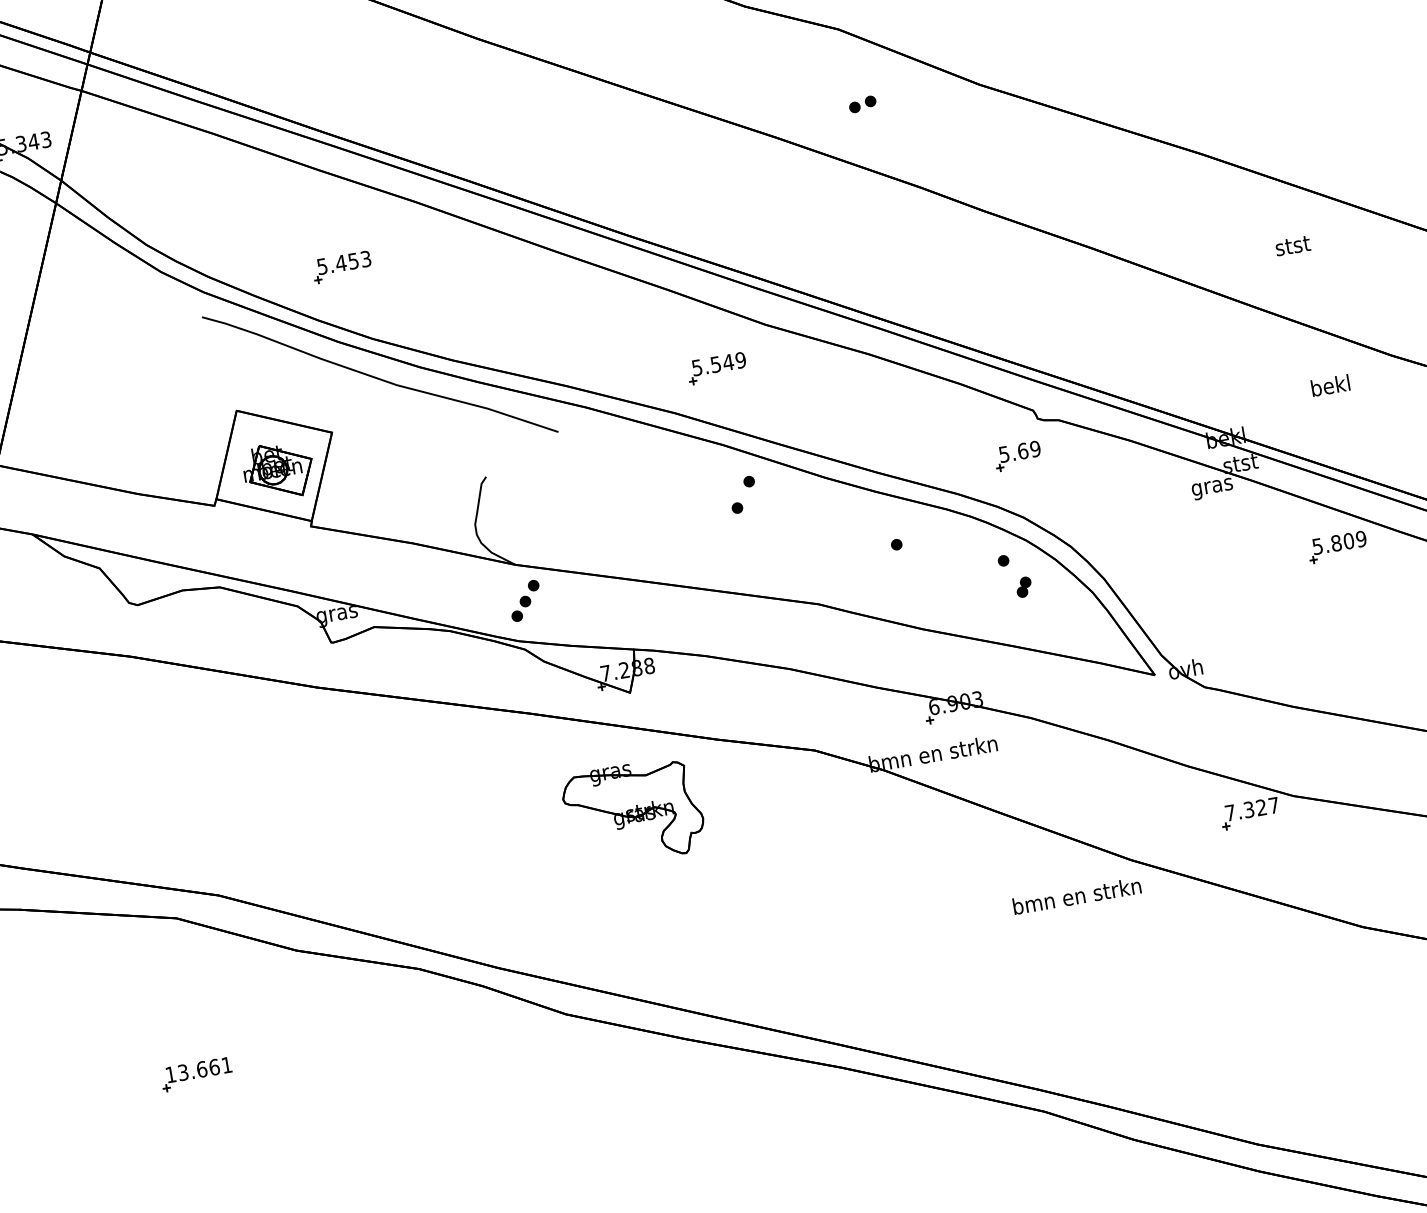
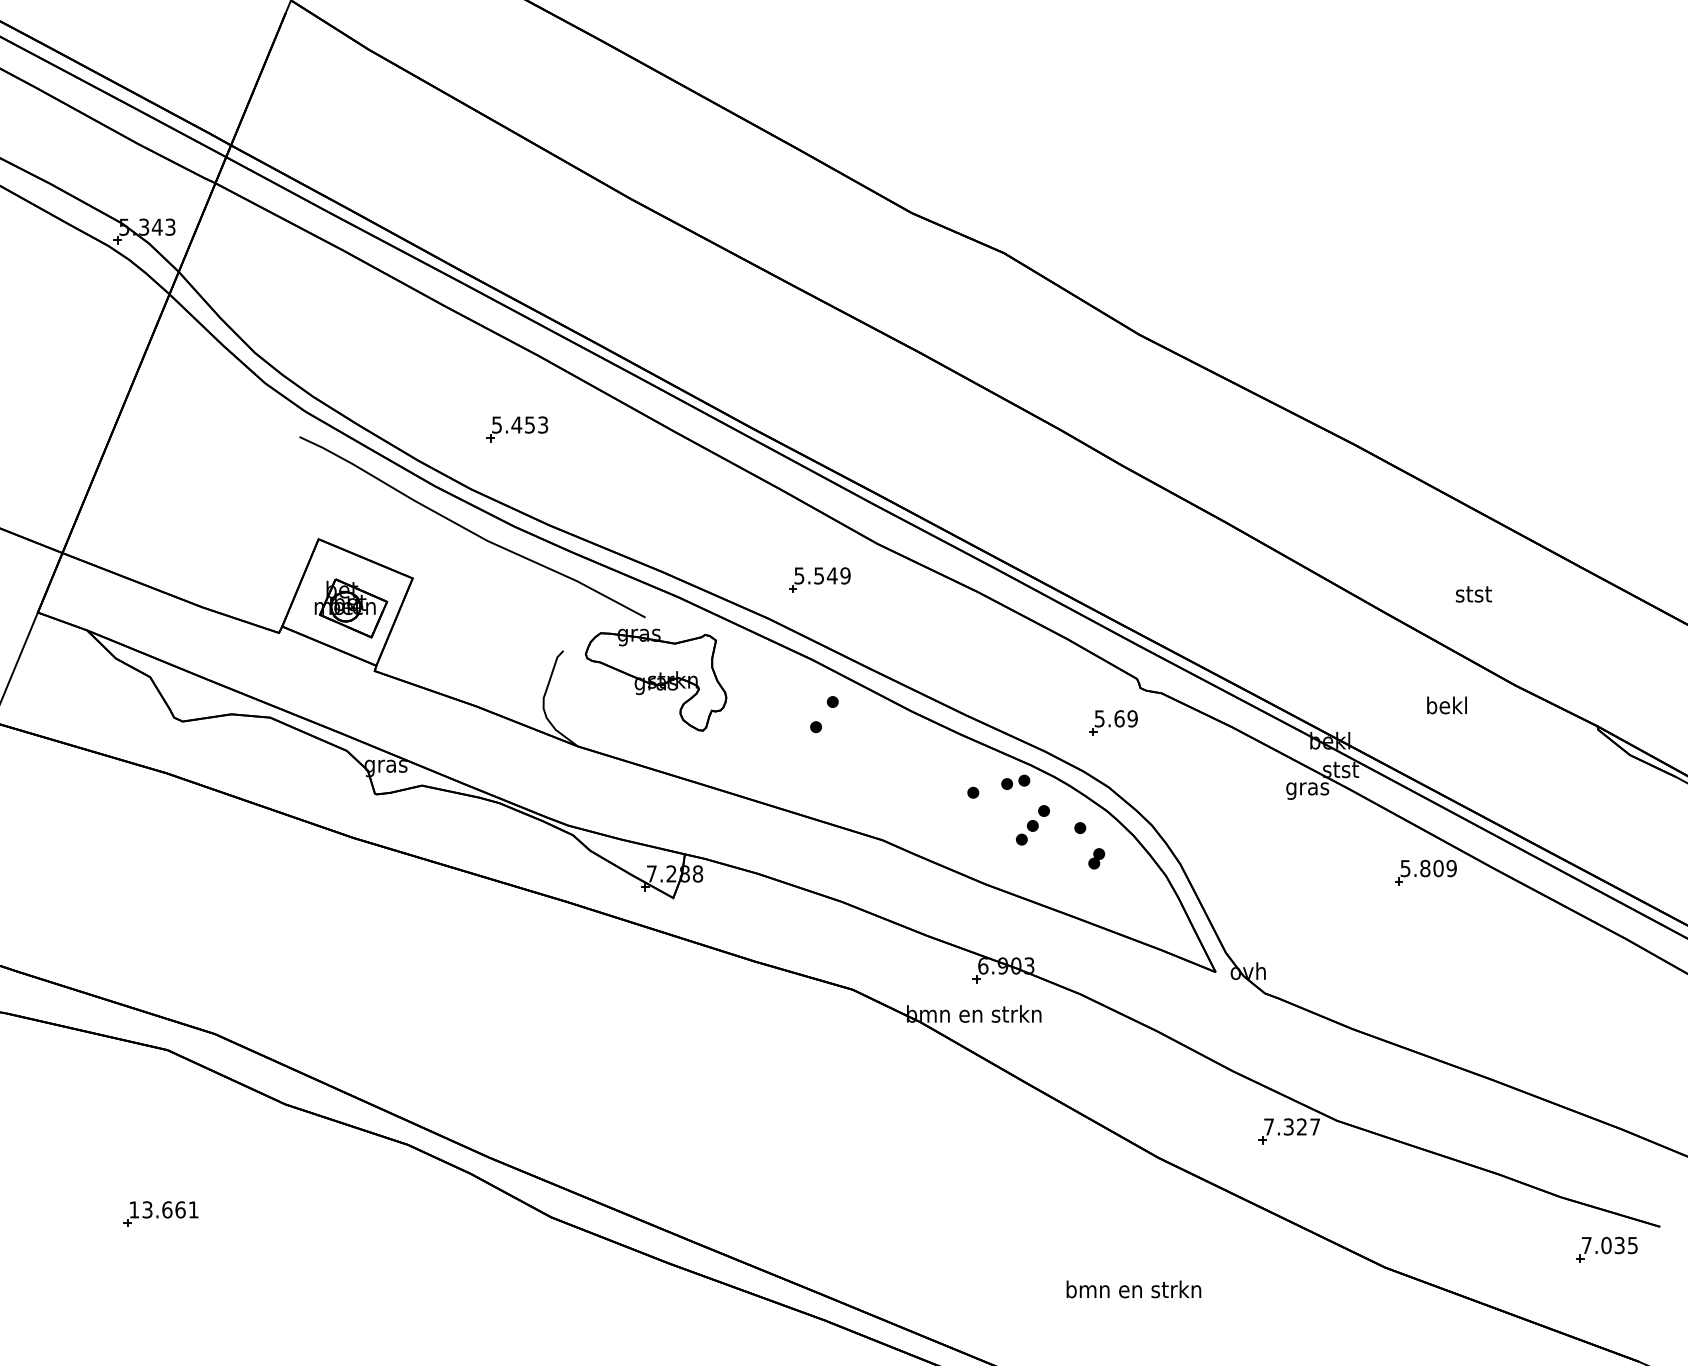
part: (862, 103) -> (1015, 781), moved
text: (1293, 245) -> (1474, 594), moved
part: (342, 267) -> (517, 429), moved
part: (525, 601) -> (1032, 825), moved
part: (633, 812) -> (655, 679), moved
text: (1076, 896) -> (1133, 1289), moved

